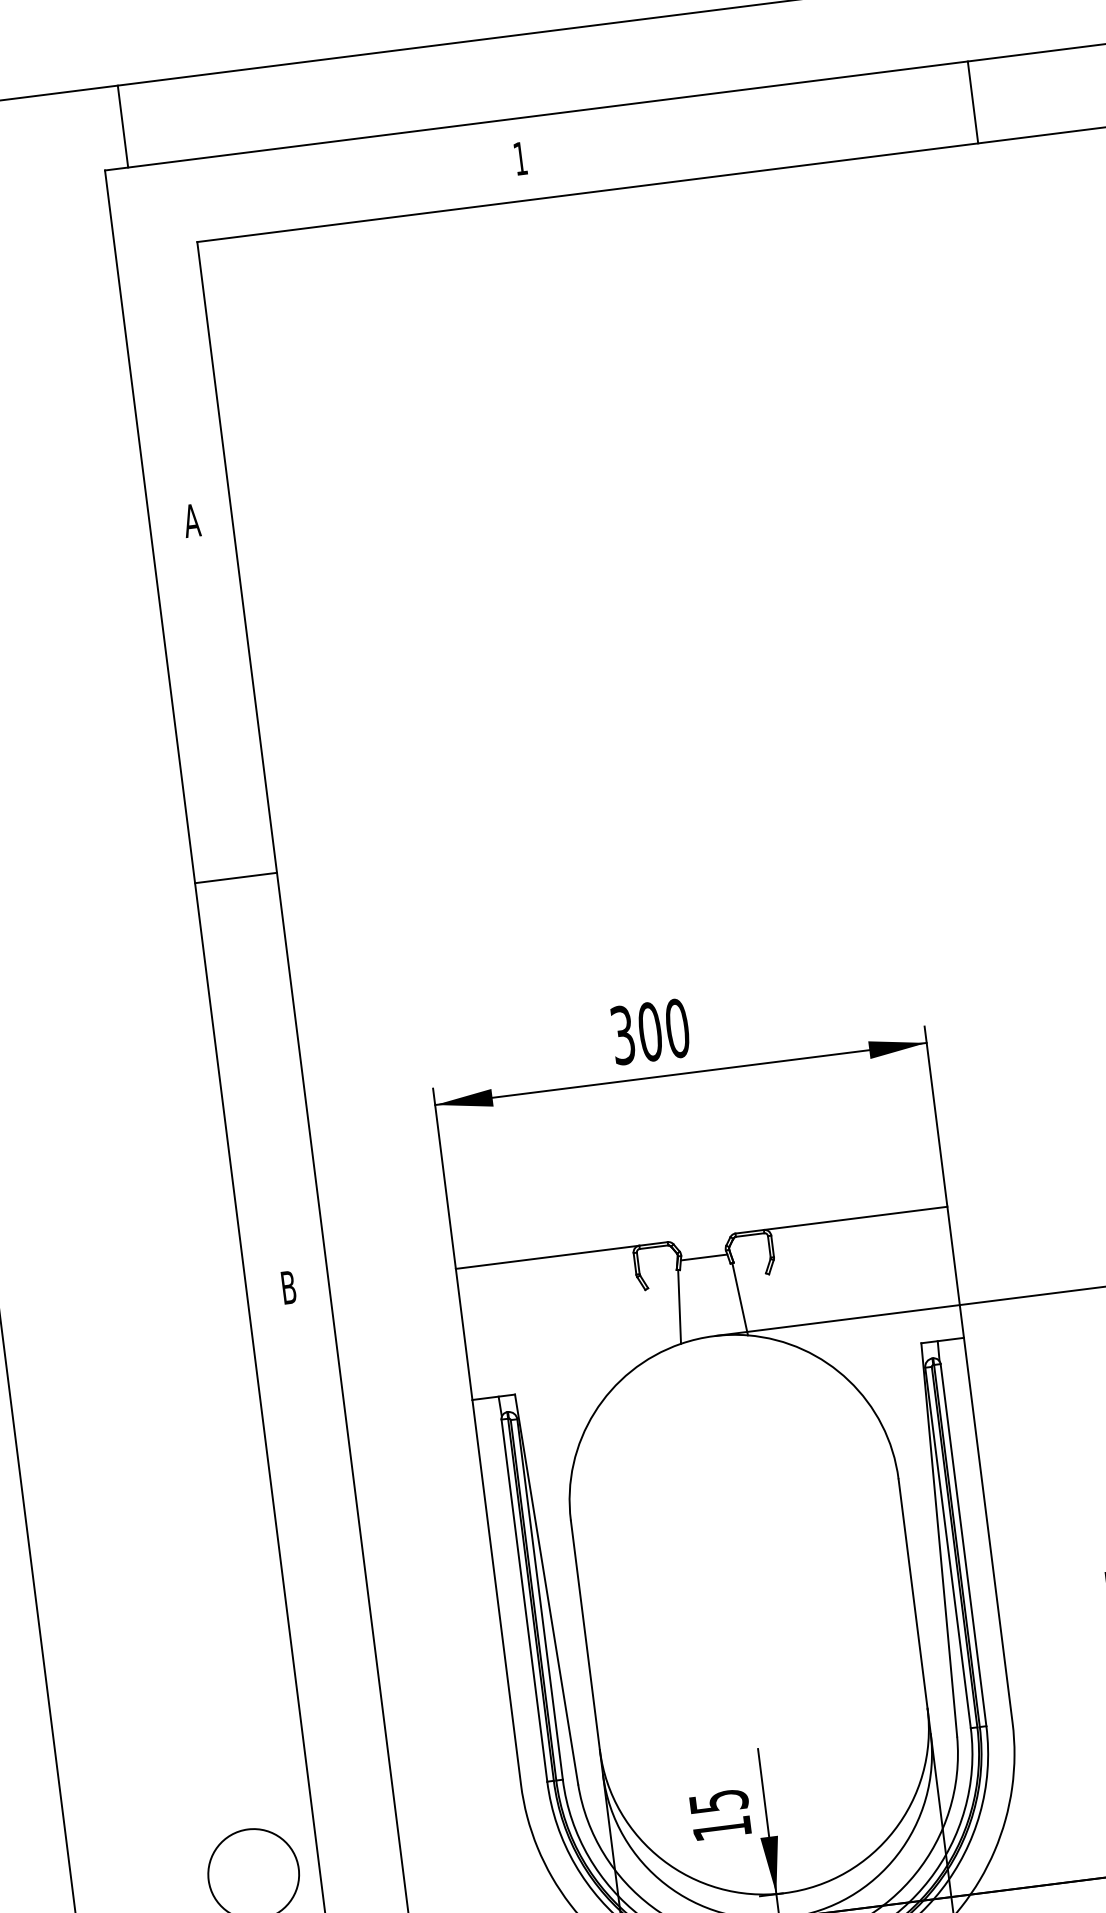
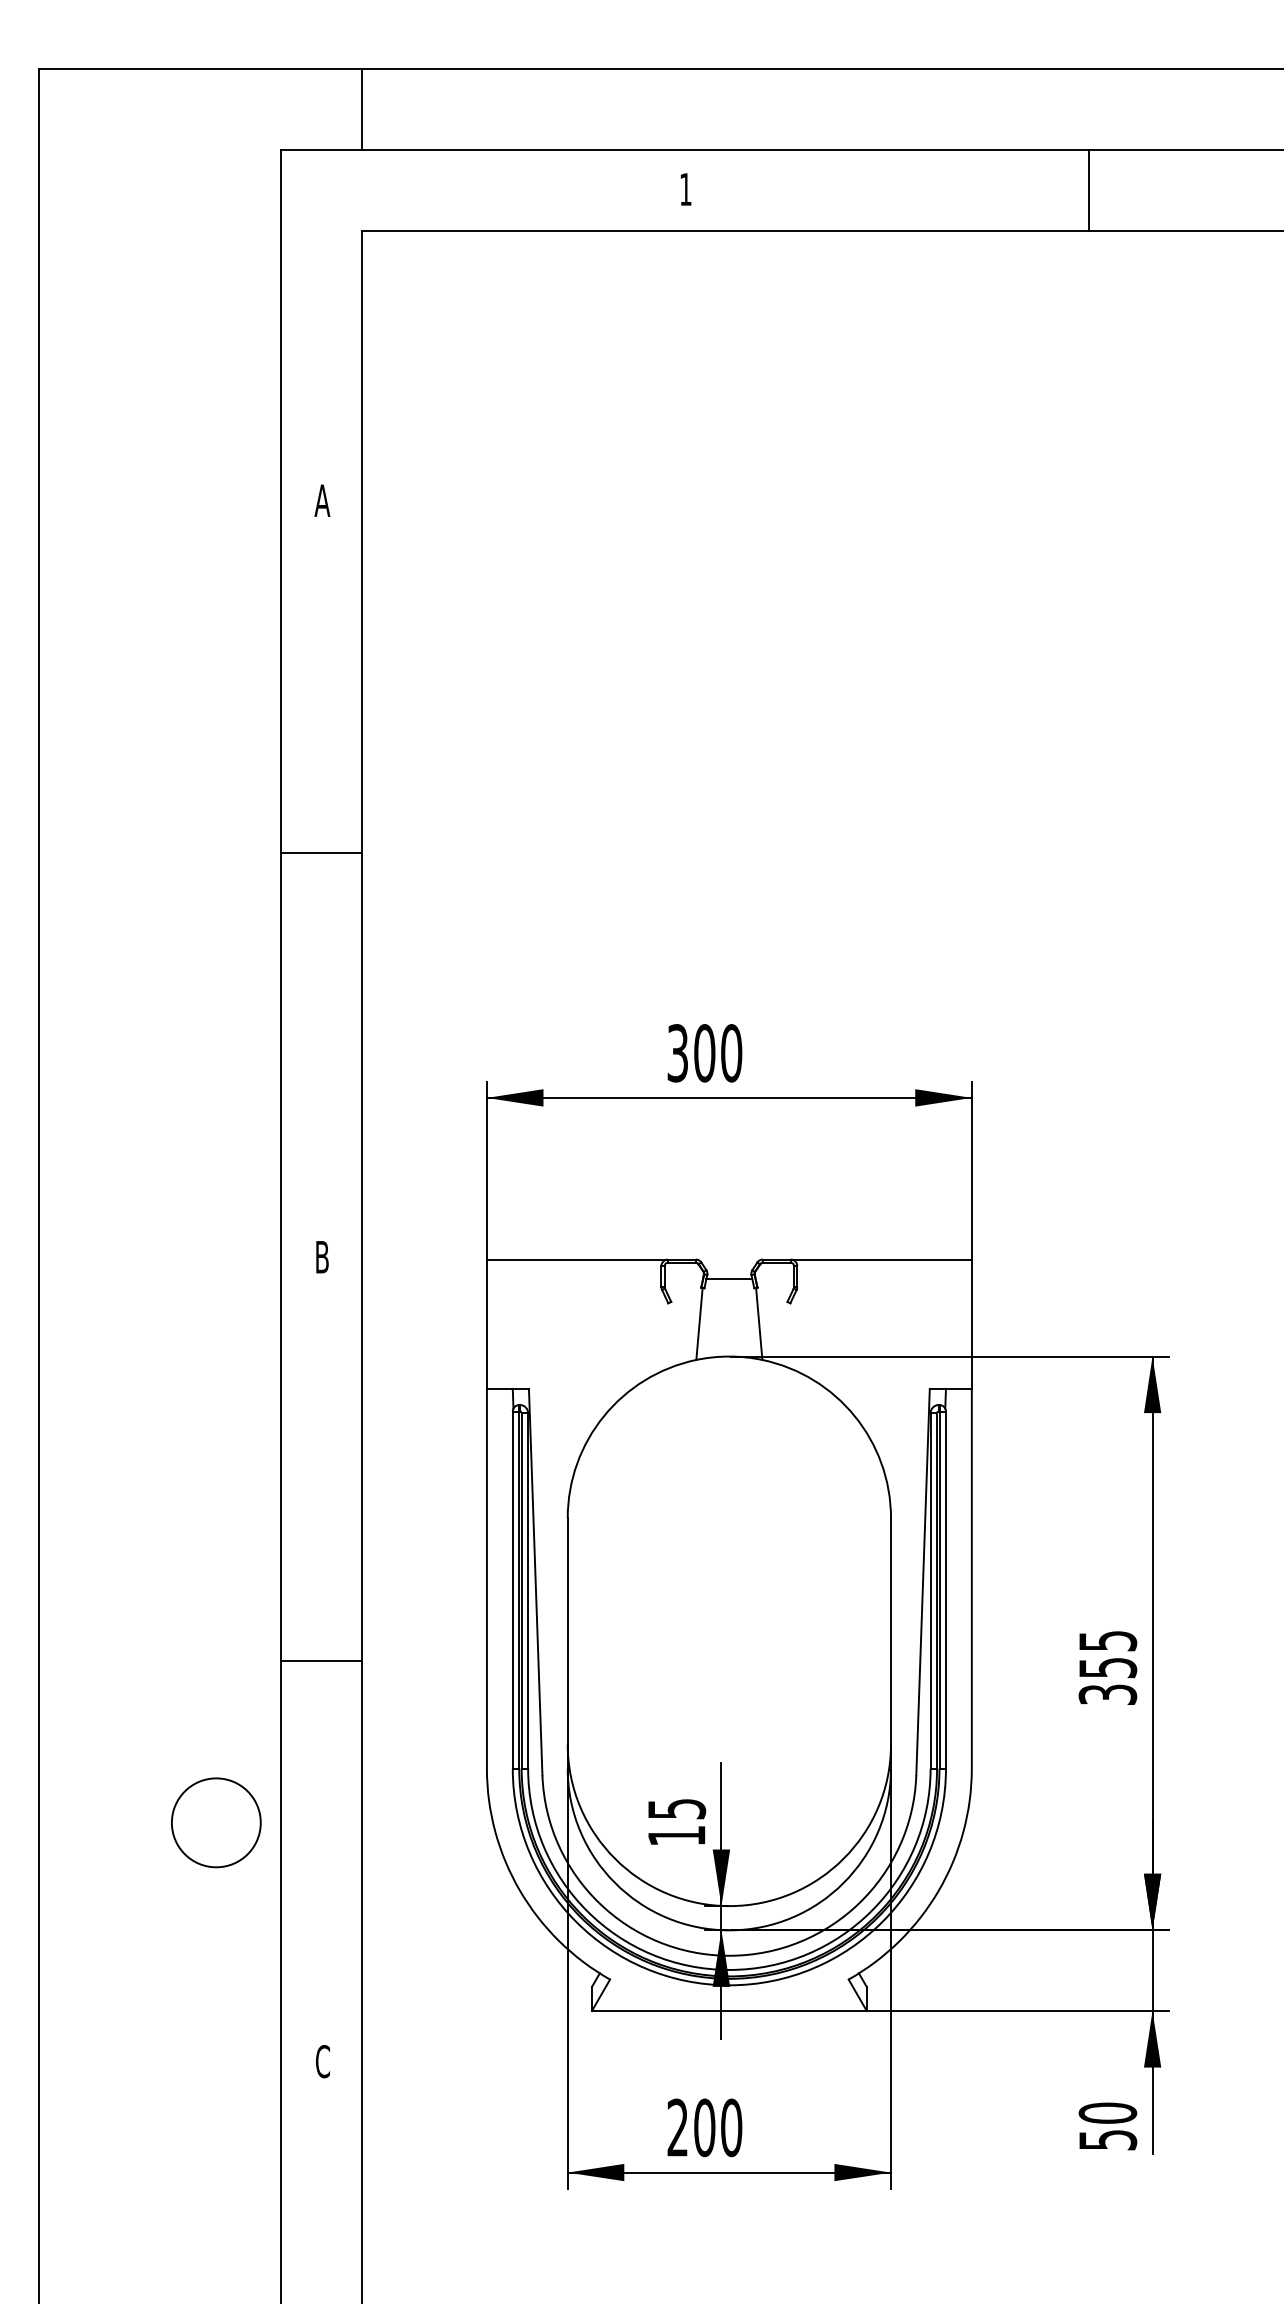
line: (973, 101) -> (1089, 189), moved
line: (122, 126) -> (361, 109), moved
line: (338, 1697) -> (320, 1661), added

